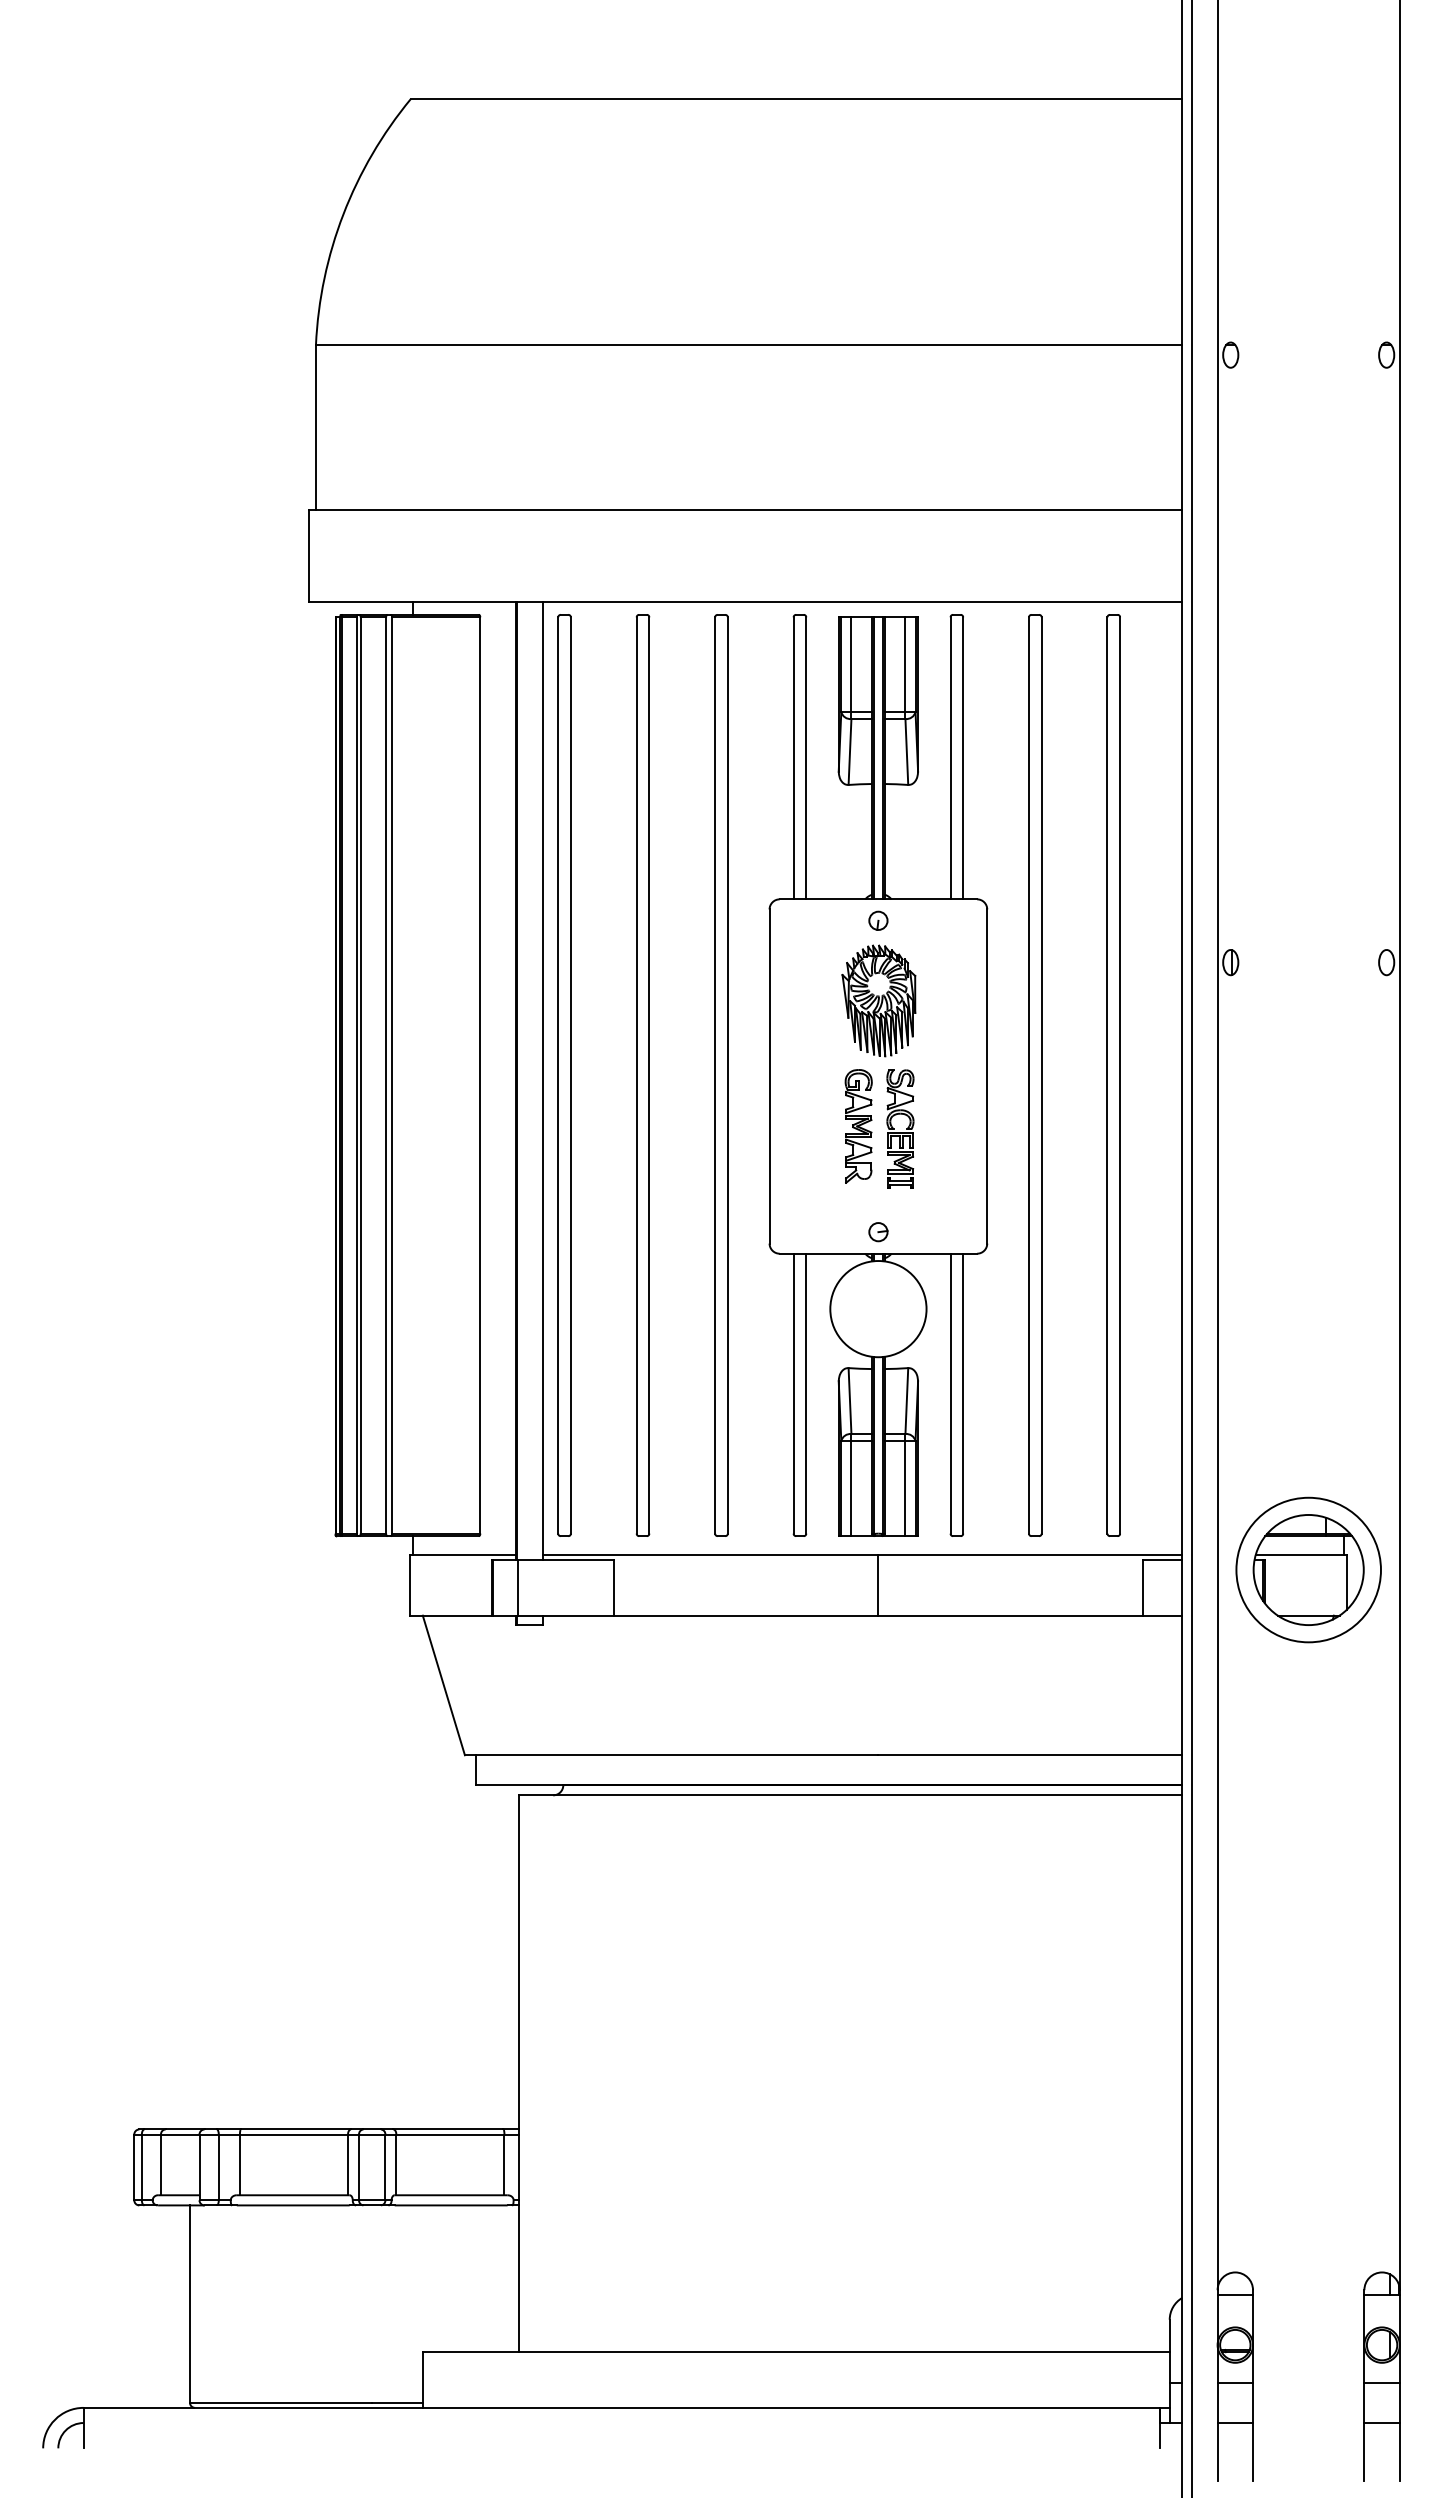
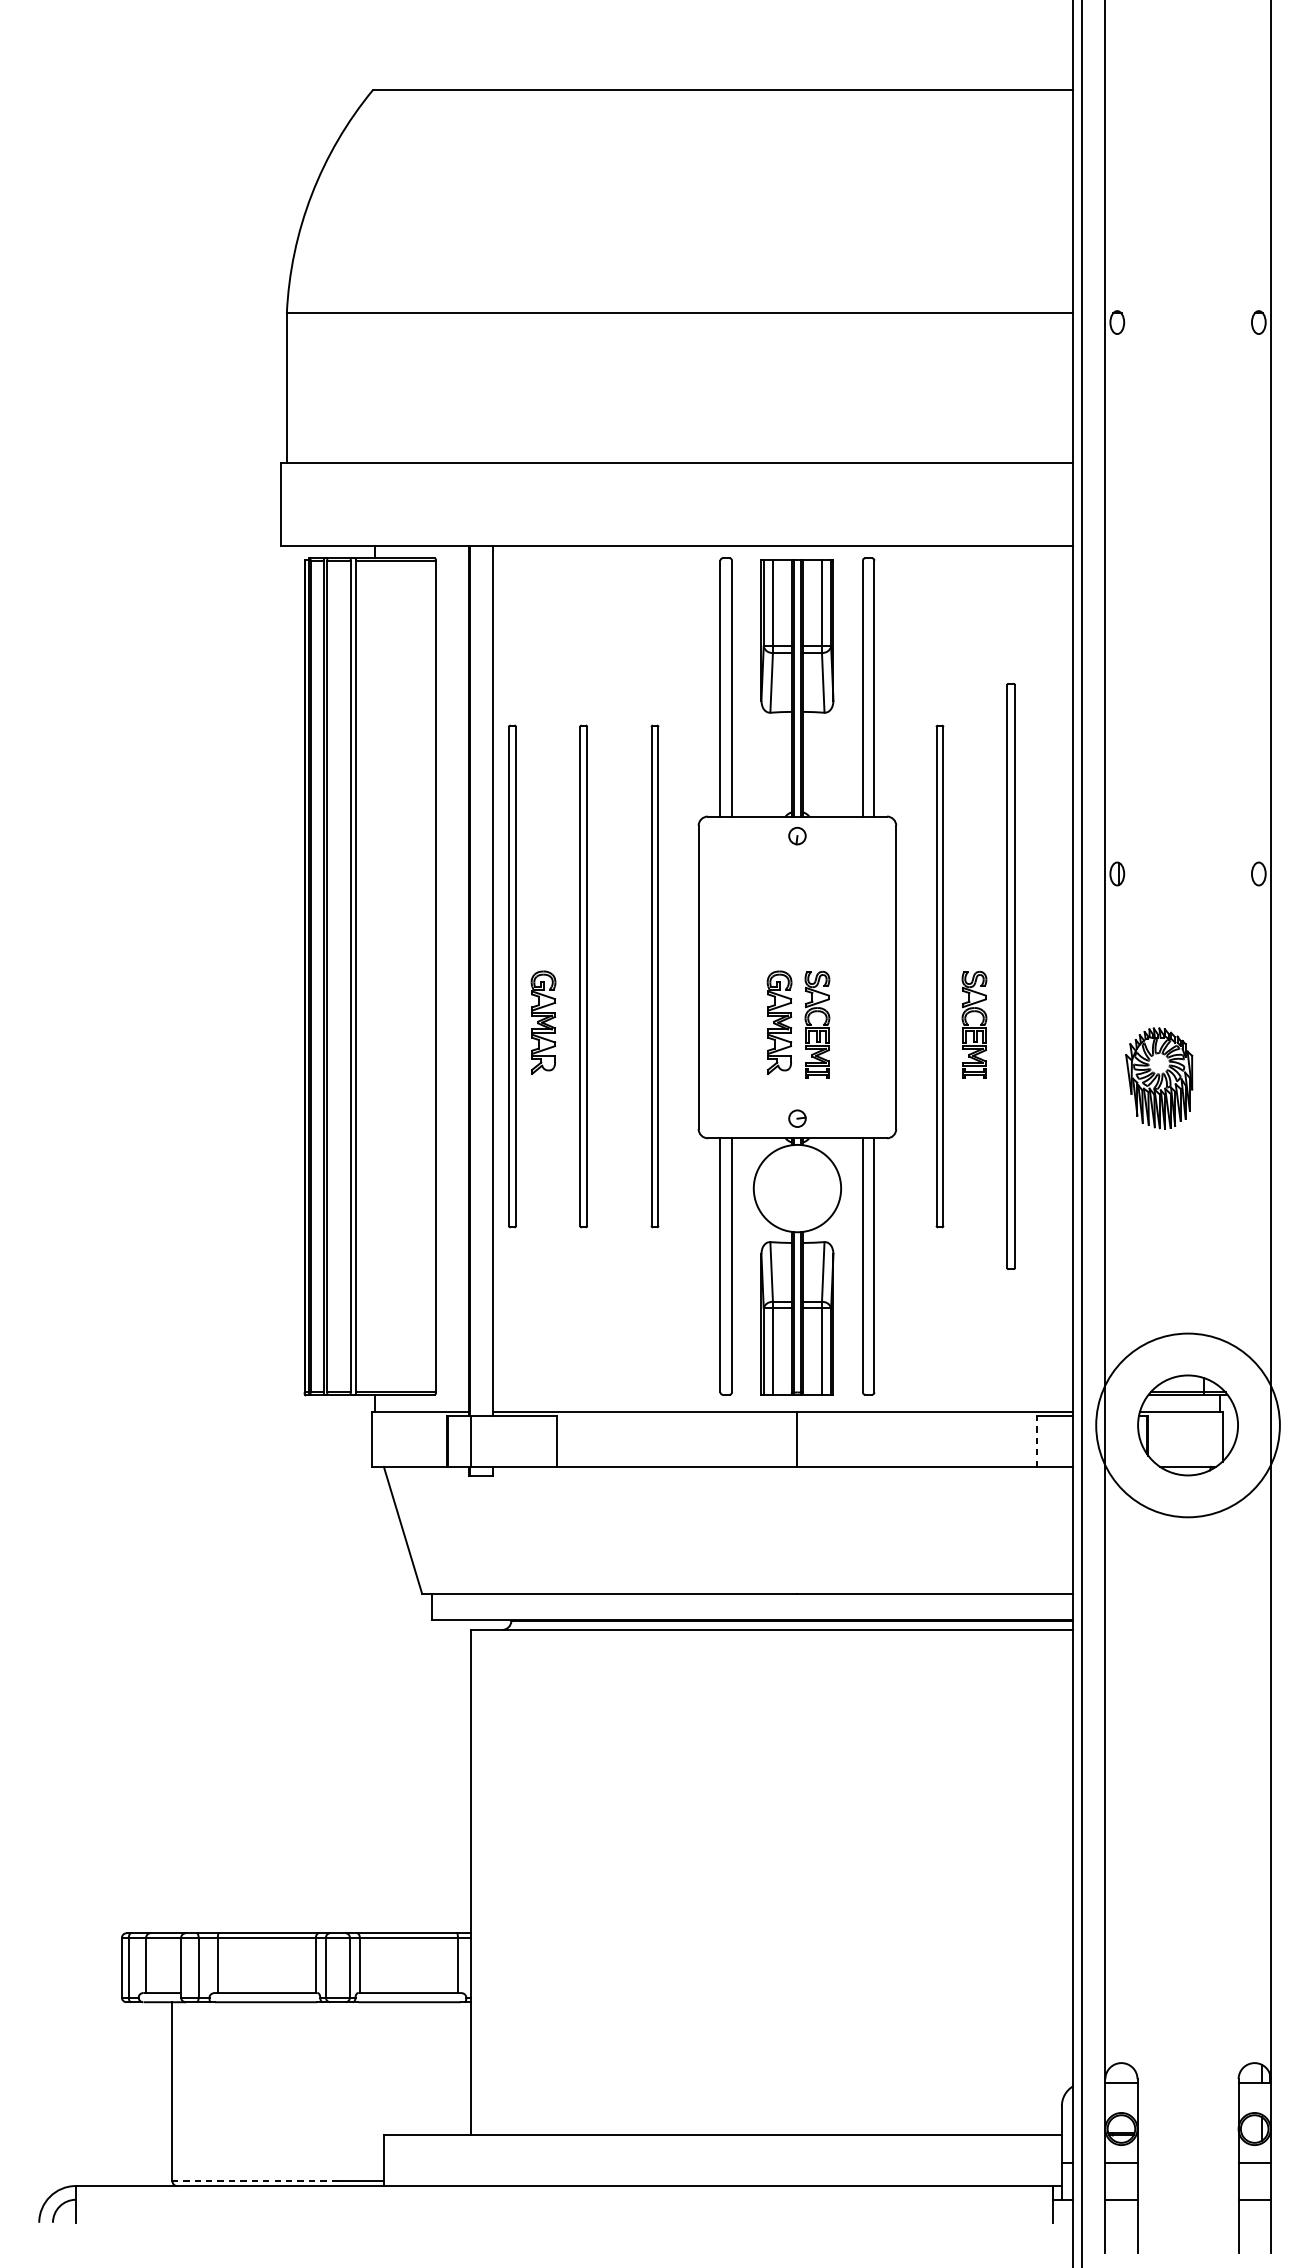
part: (878, 1000) -> (1158, 1078), moved
part: (564, 1075) -> (512, 976), size x0.6
part: (642, 1075) -> (583, 976), size x0.6
part: (721, 1075) -> (655, 976), size x0.6
part: (1035, 1075) -> (940, 976), size x0.6
part: (1113, 1075) -> (1010, 976), size x0.7
part: (598, 1126) -> (543, 1022), added
part: (1073, 1128) -> (974, 1024), added
circle: (1308, 1569) -> (1187, 1424), size x1.4
line: (1142, 1587) -> (1037, 1441), solid -> dashed
line: (280, 2402) -> (254, 2181), solid -> dashed

